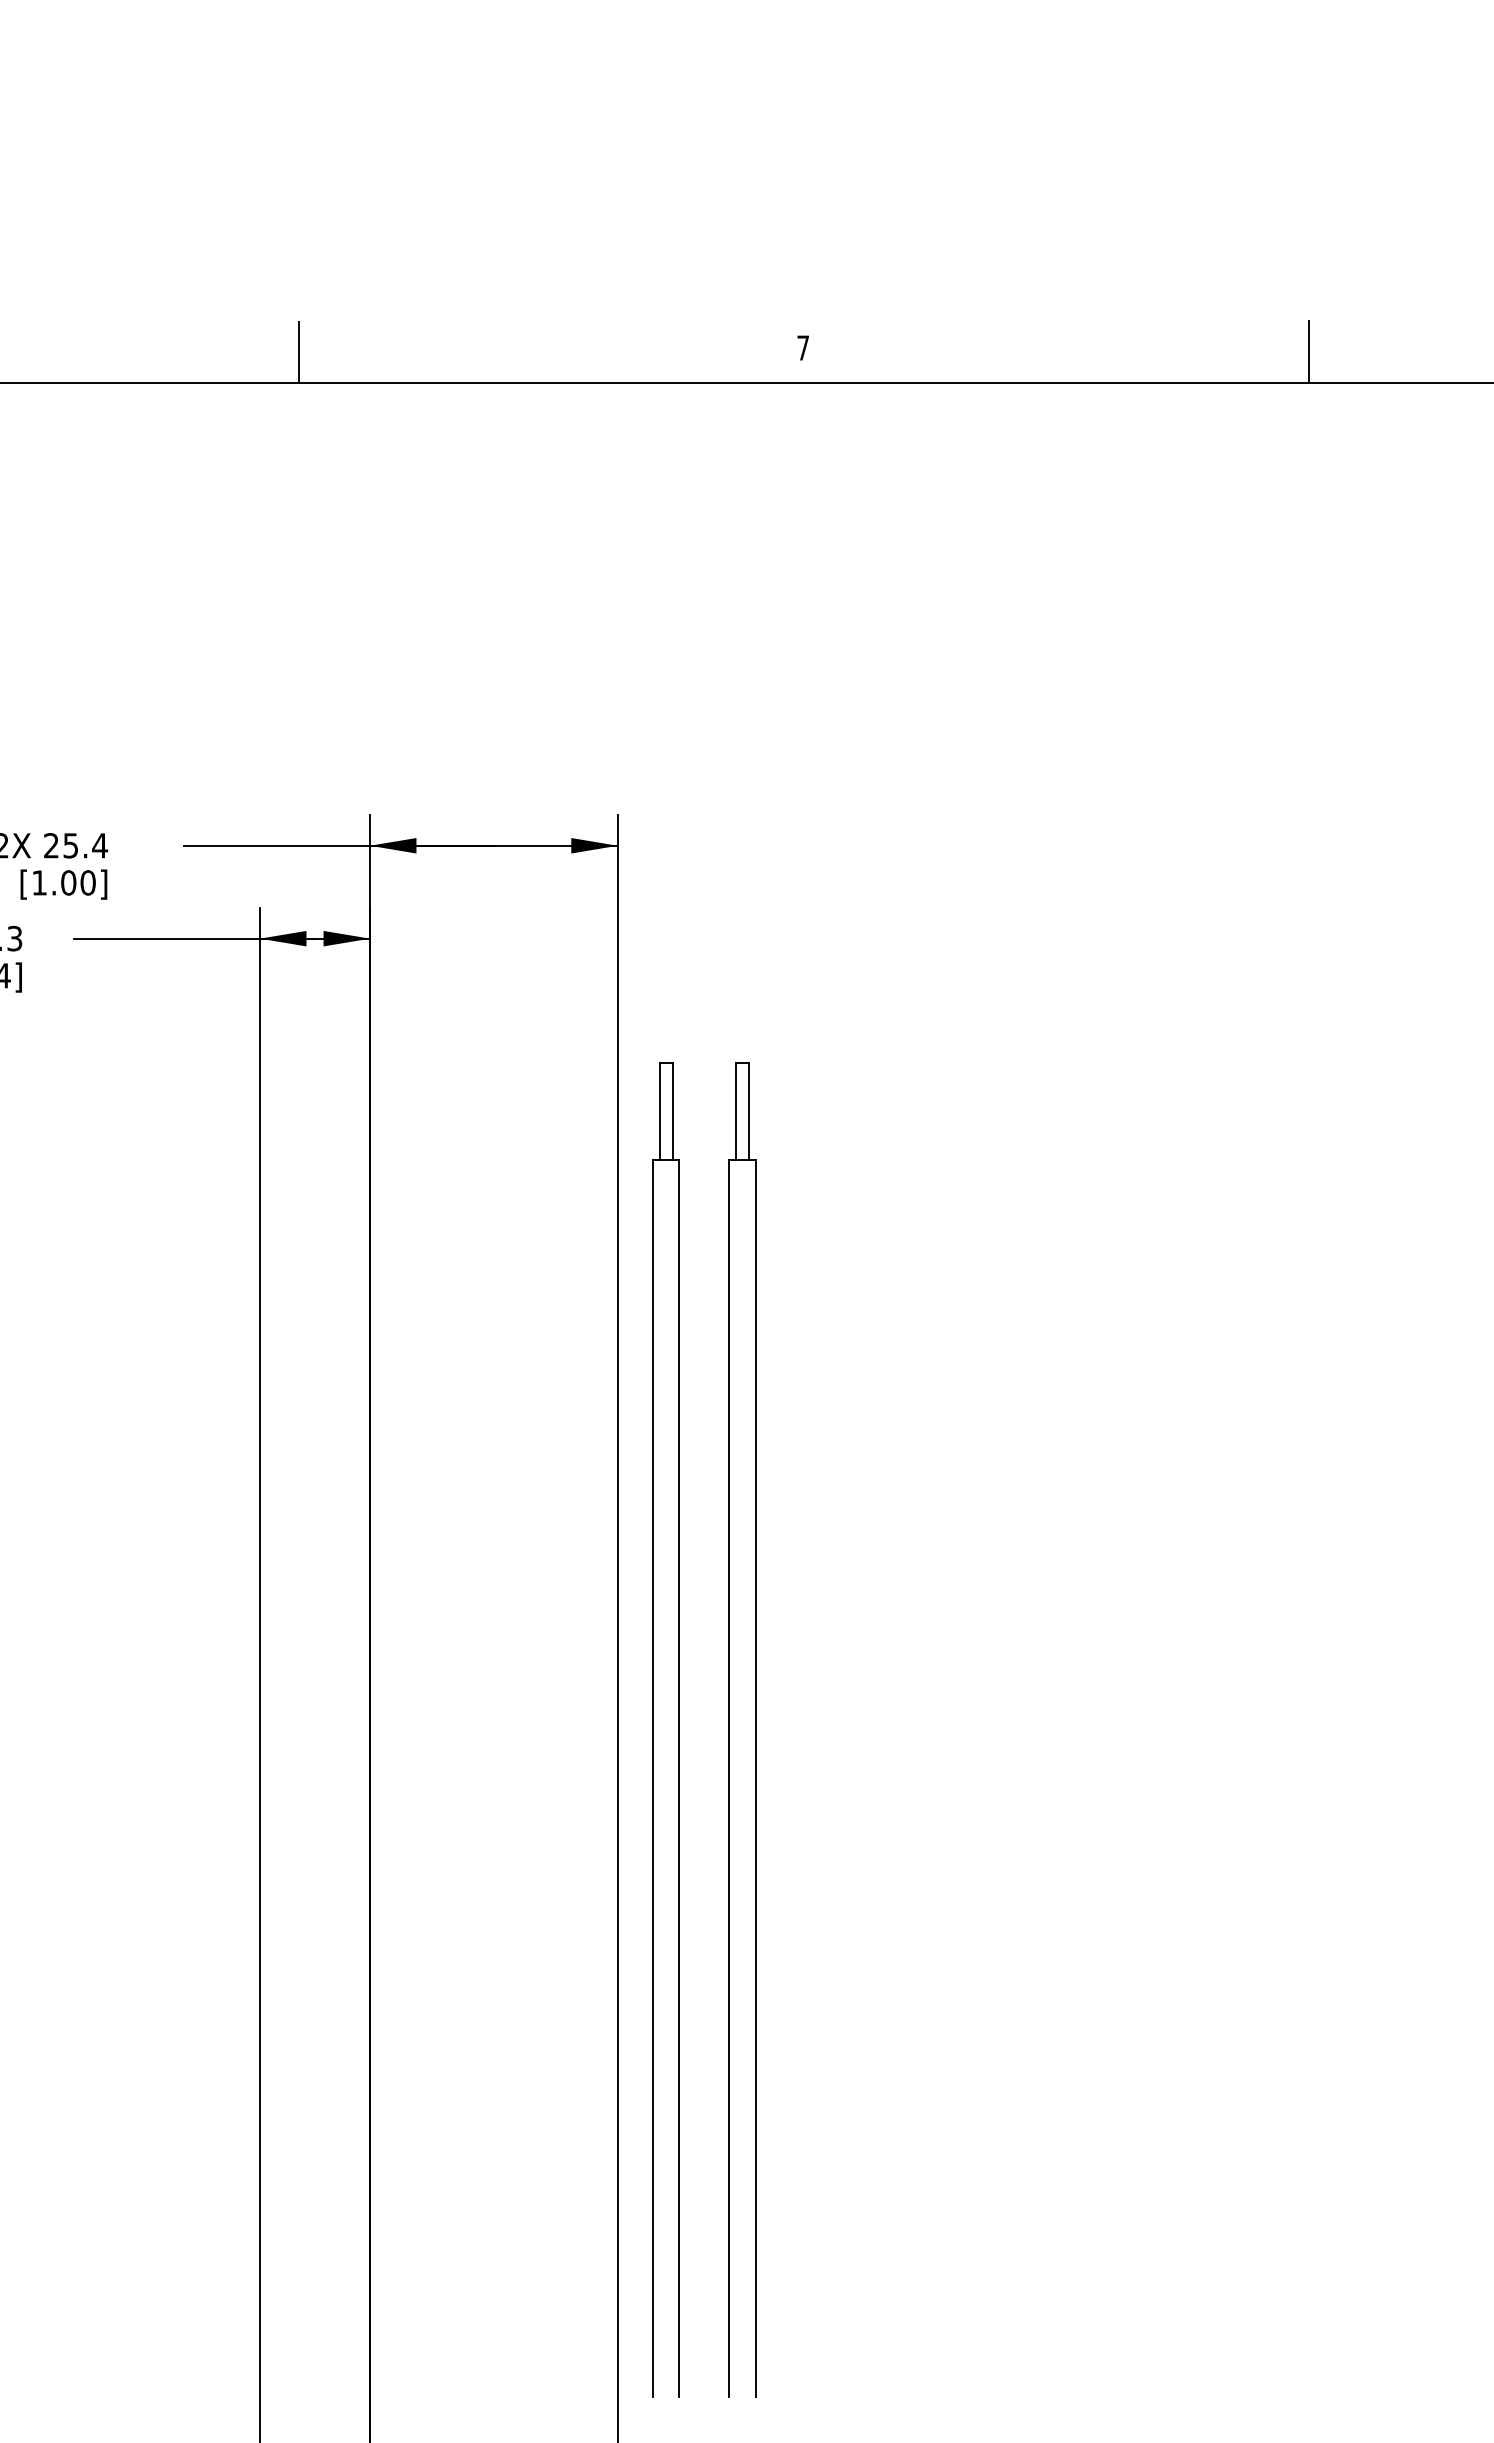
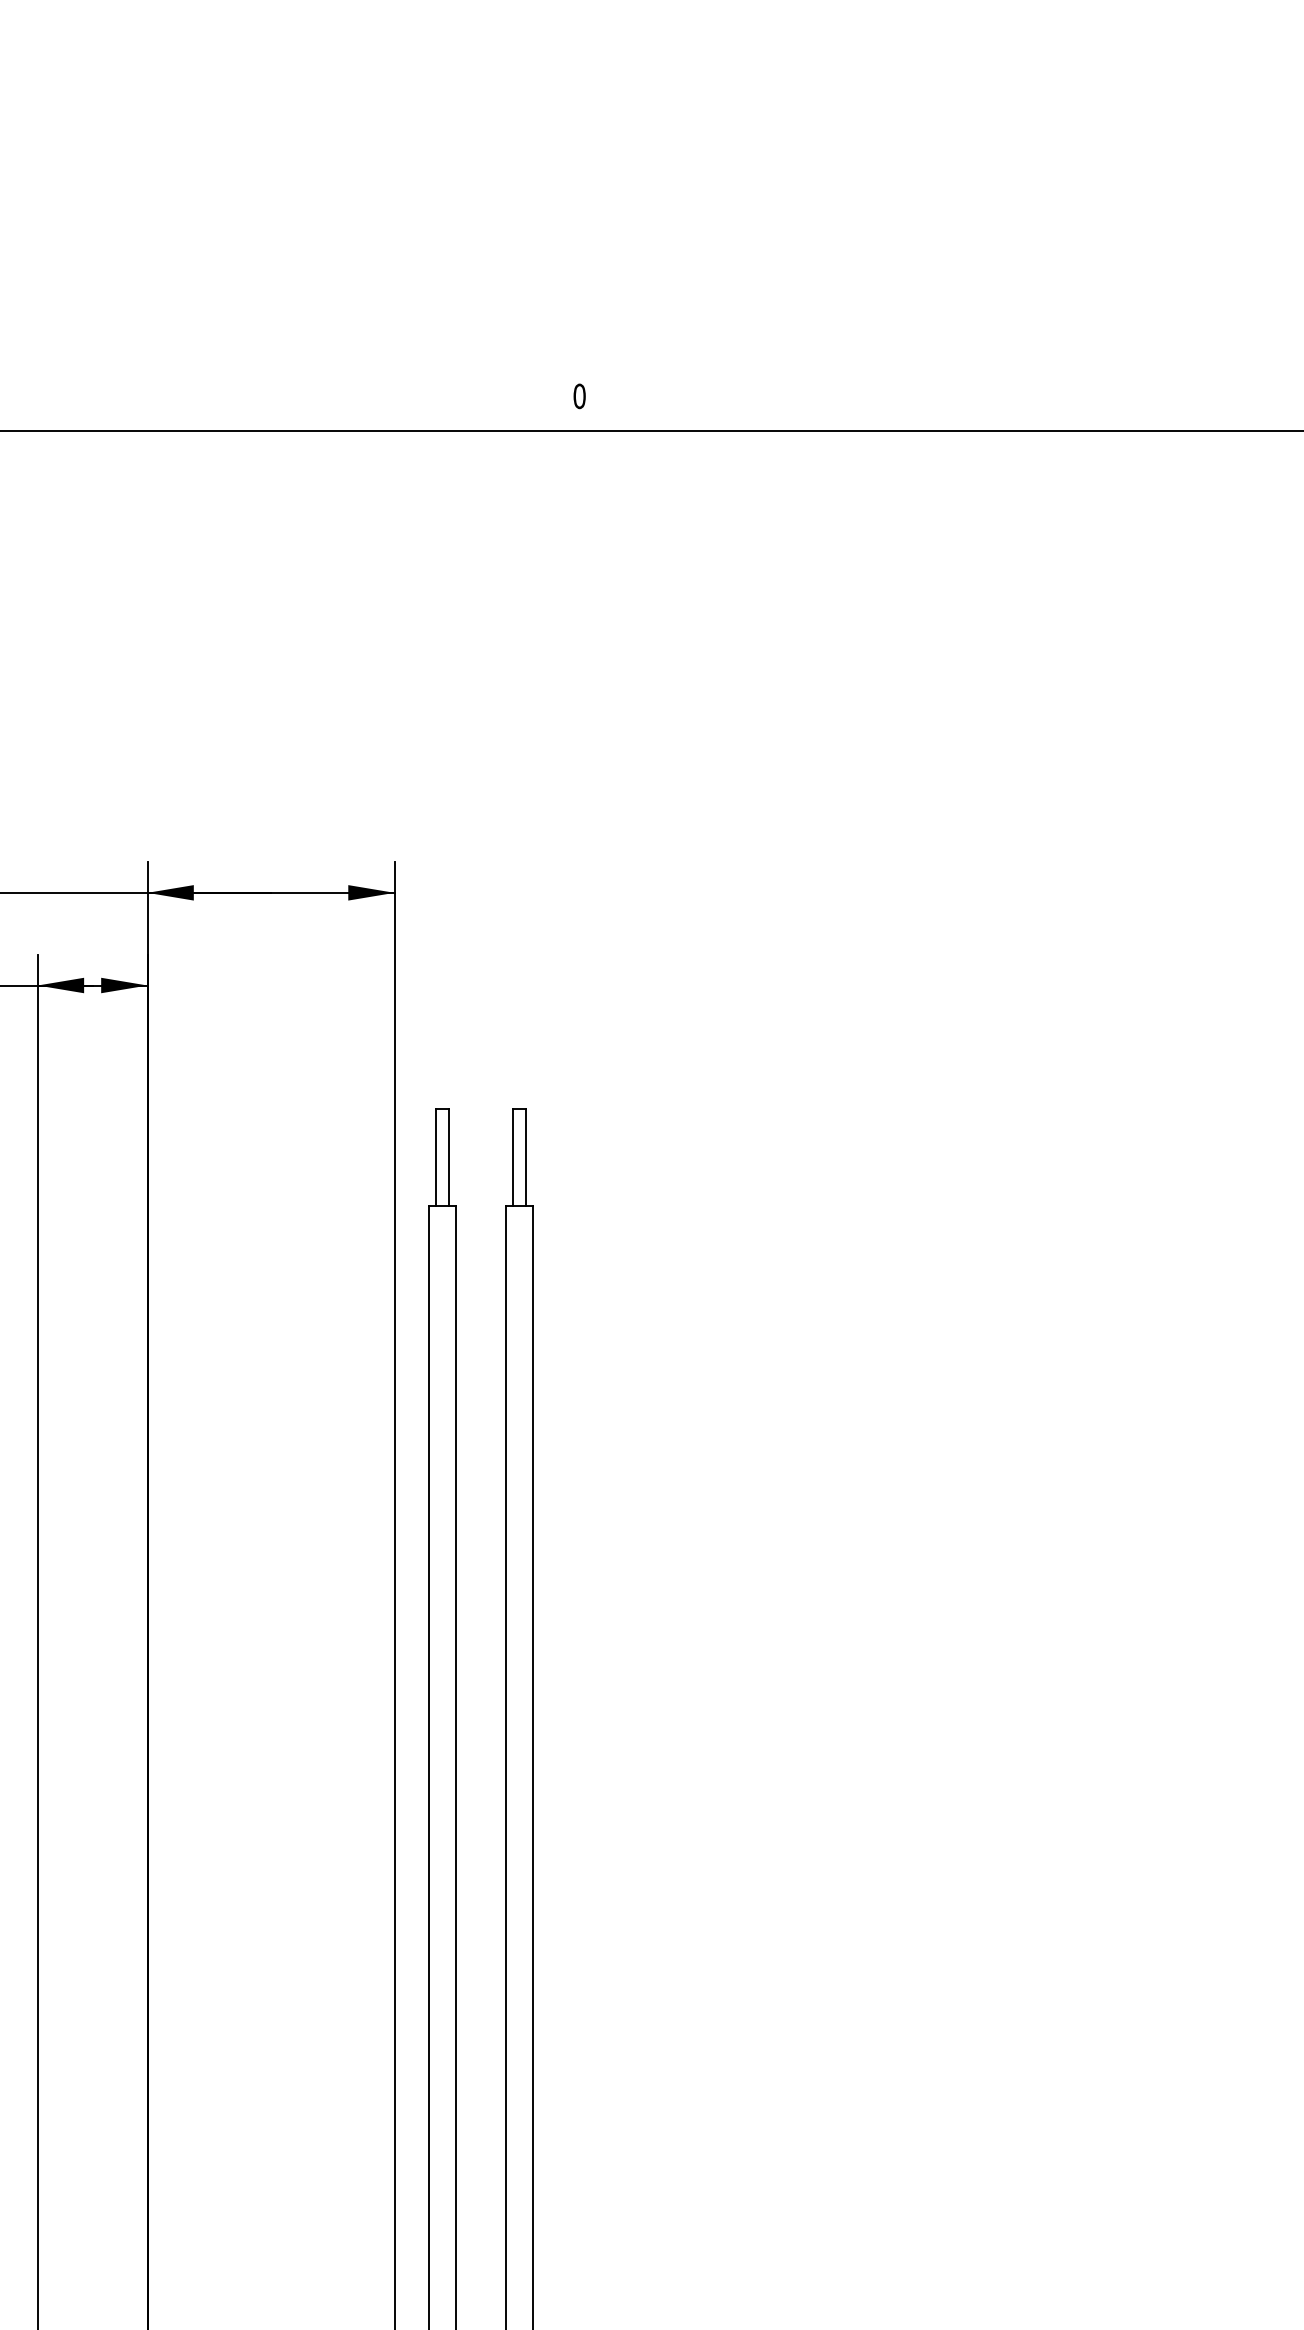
text: (803, 347) -> (579, 395), 7 -> 0
line: (299, 352) -> (77, 400), removed
line: (1309, 352) -> (1084, 400), removed

